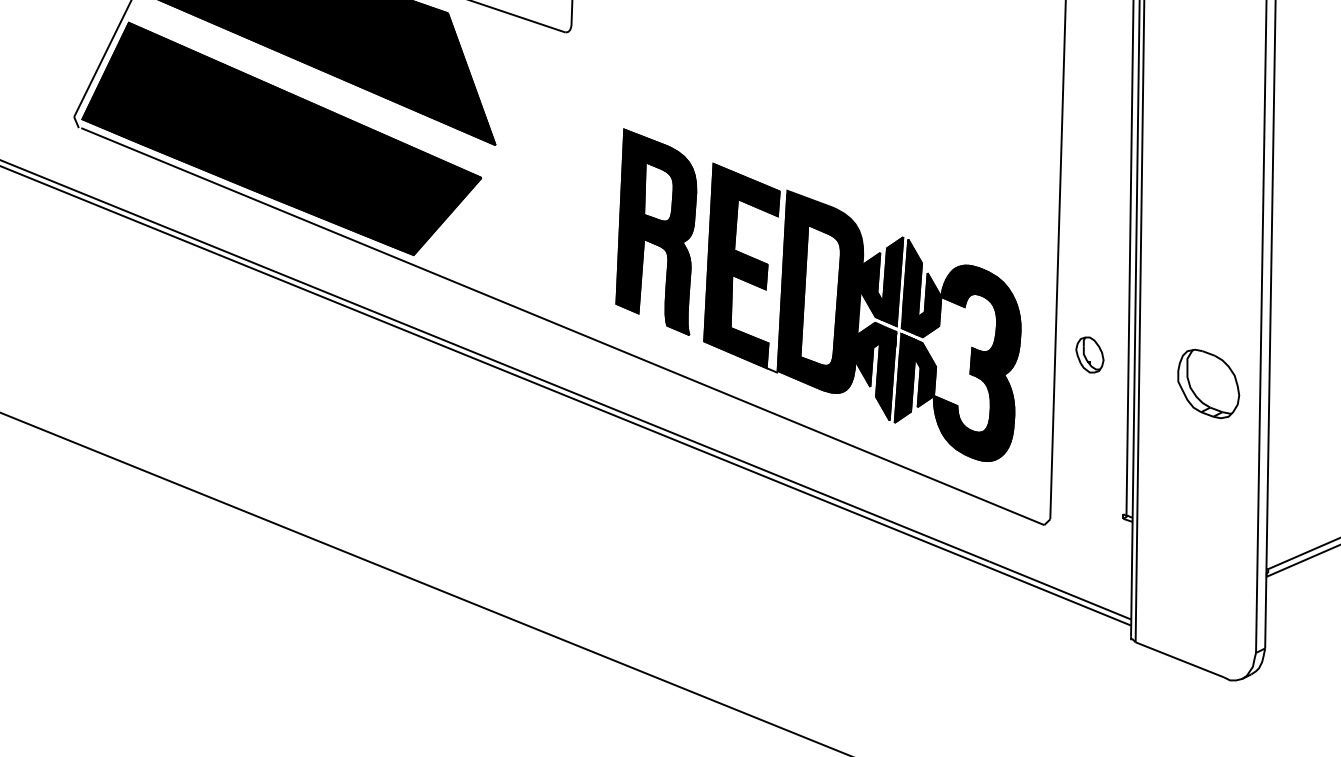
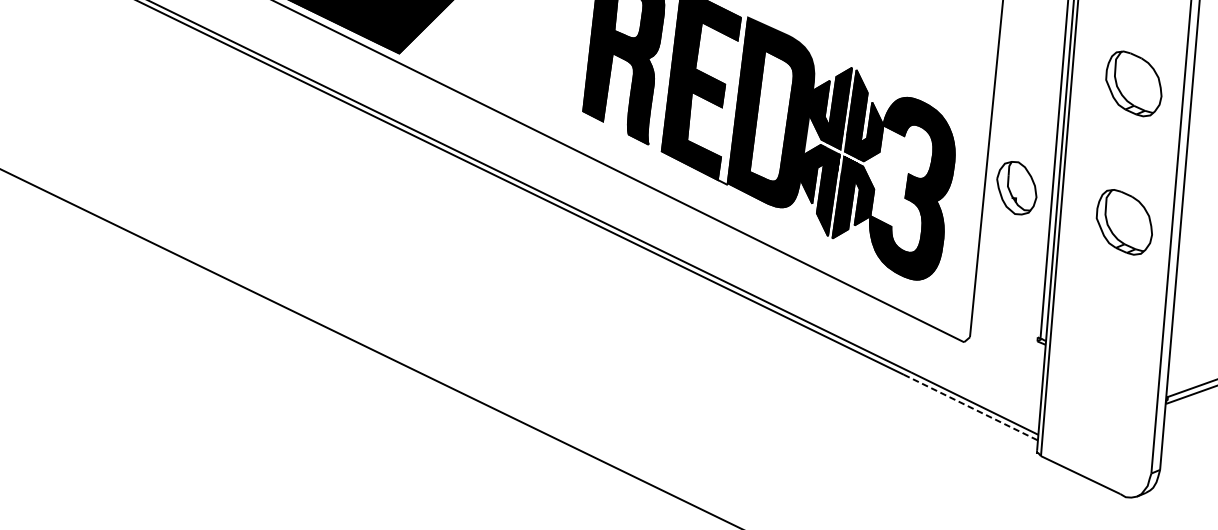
part: (1208, 233) -> (1133, 83), added
part: (1089, 354) -> (1016, 187), size x1.6
line: (1056, 595) -> (970, 407), solid -> dashed

